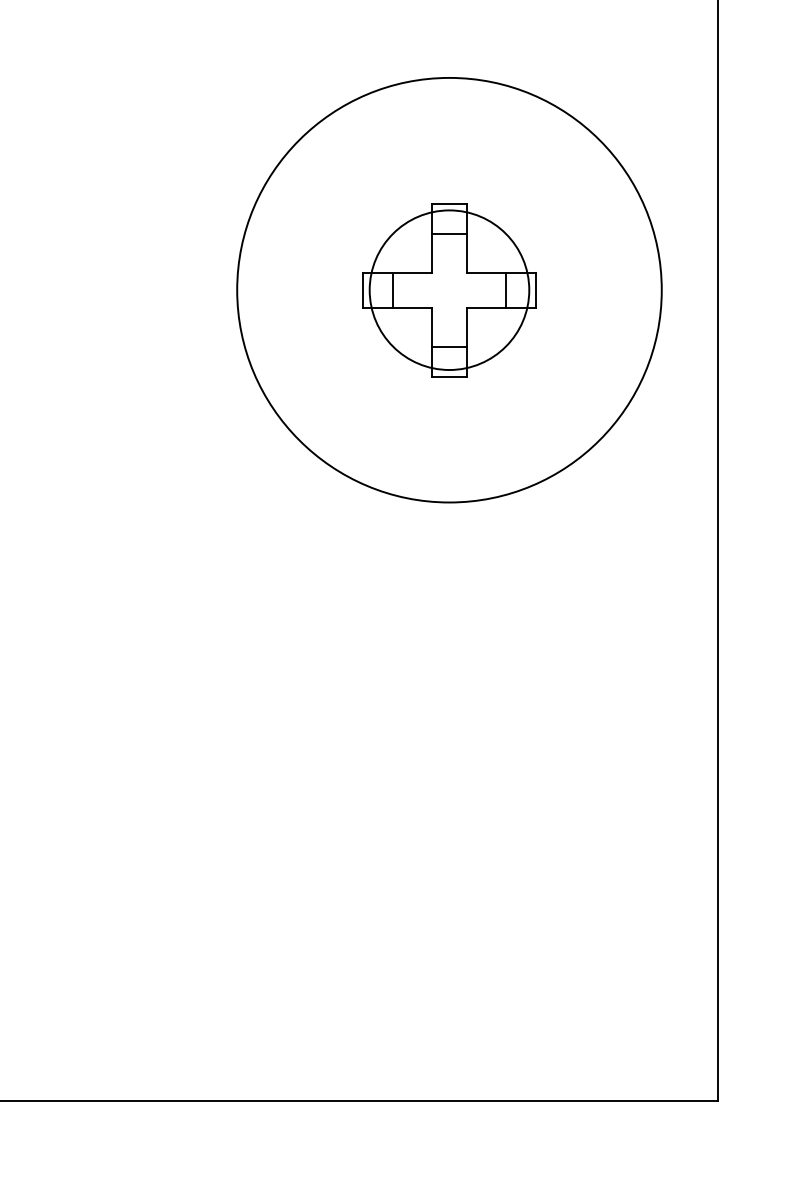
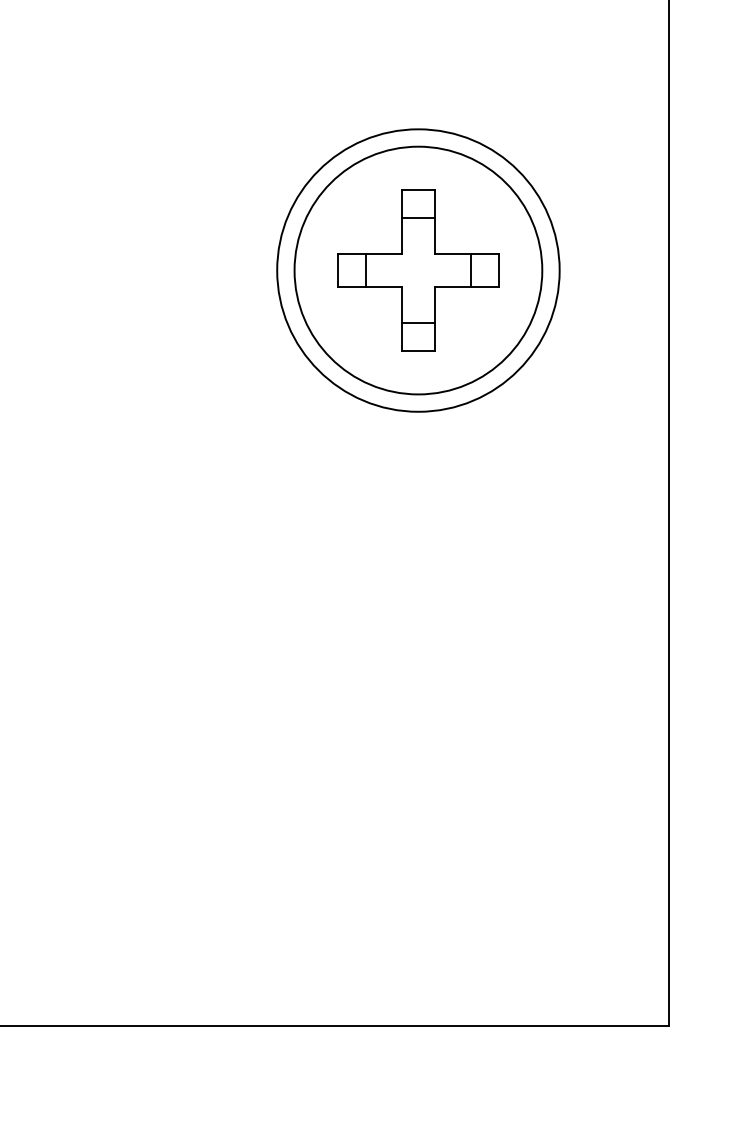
circle: (449, 289) -> (418, 269), size x0.71
circle: (449, 290) -> (418, 270), size x1.67

